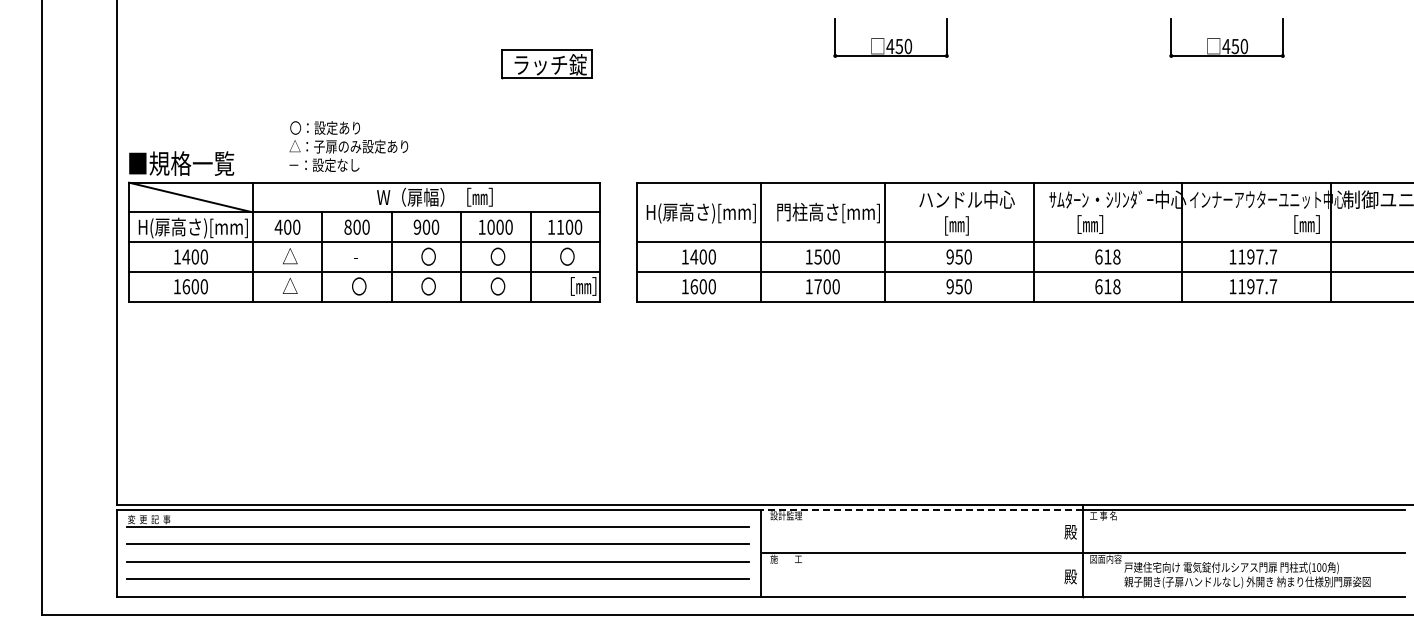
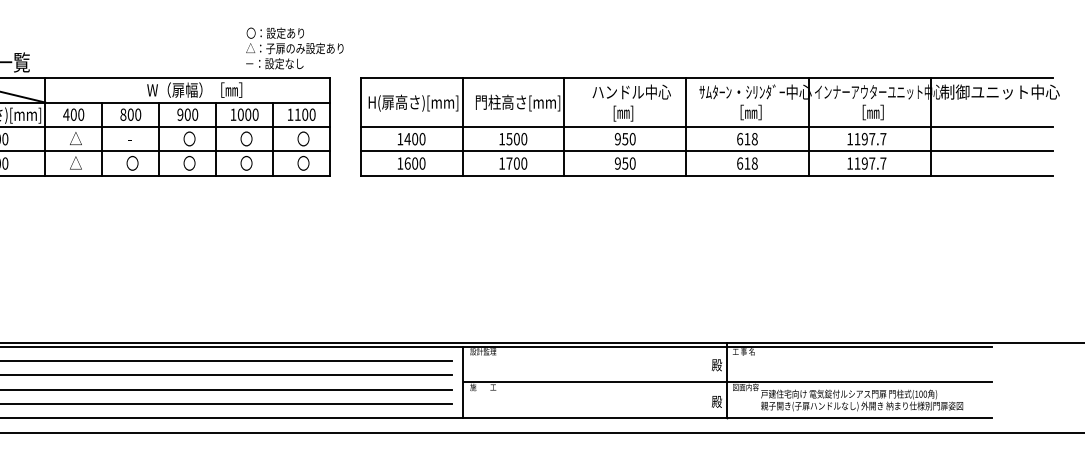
text: (348, 146) -> (294, 48), moved
text: (1090, 224) -> (751, 112), moved
text: (1306, 224) -> (872, 112), moved
text: (578, 286) -> (312, 163), ［㎜］ -> 〇
line: (921, 509) -> (594, 346), dashed -> solid

